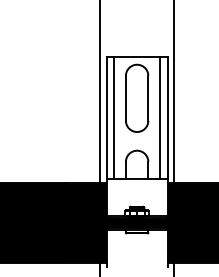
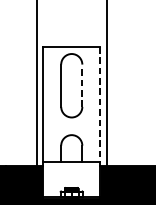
line: (148, 97) -> (82, 84), solid -> dashed
line: (114, 117) -> (50, 103), removed
line: (160, 117) -> (93, 103), removed
line: (167, 120) -> (100, 106), solid -> dashed

